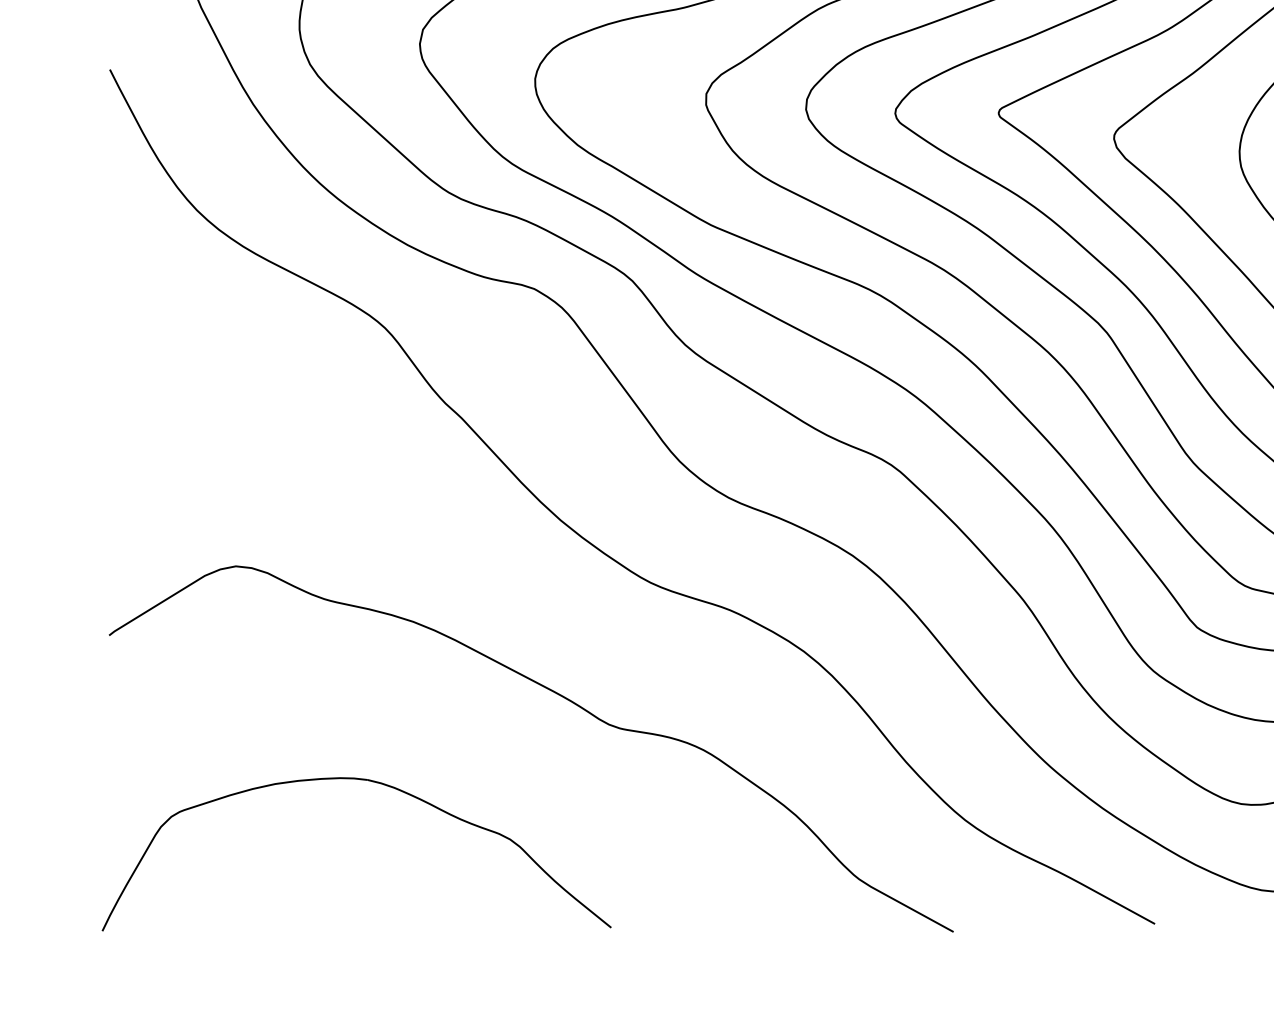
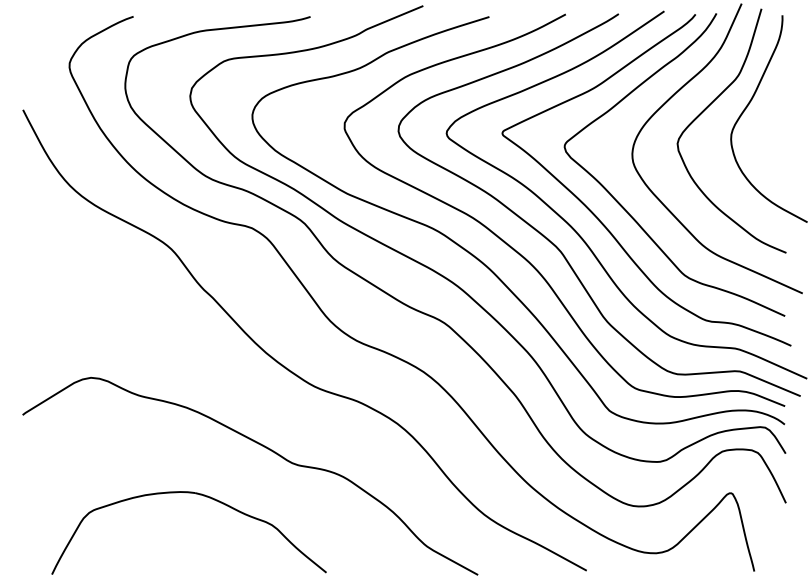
part: (375, 784) -> (199, 495), moved

